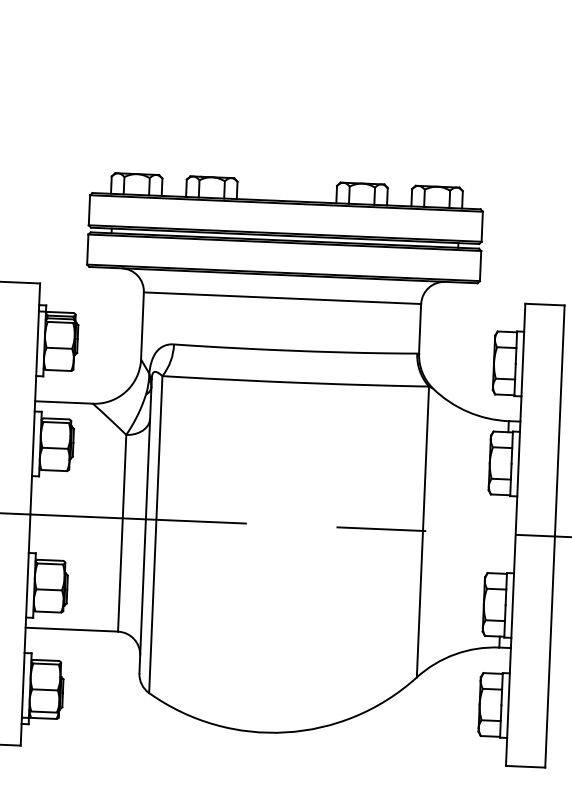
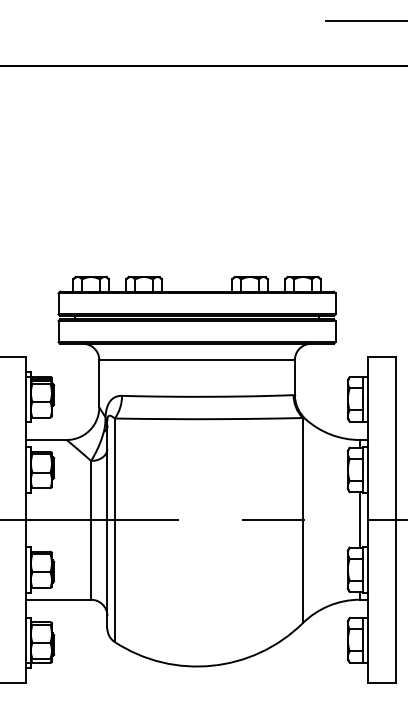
line: (504, 533) -> (360, 519), added

